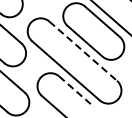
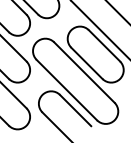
line: (83, 51) -> (84, 72), dashed -> solid
line: (76, 91) -> (75, 110), dashed -> solid

